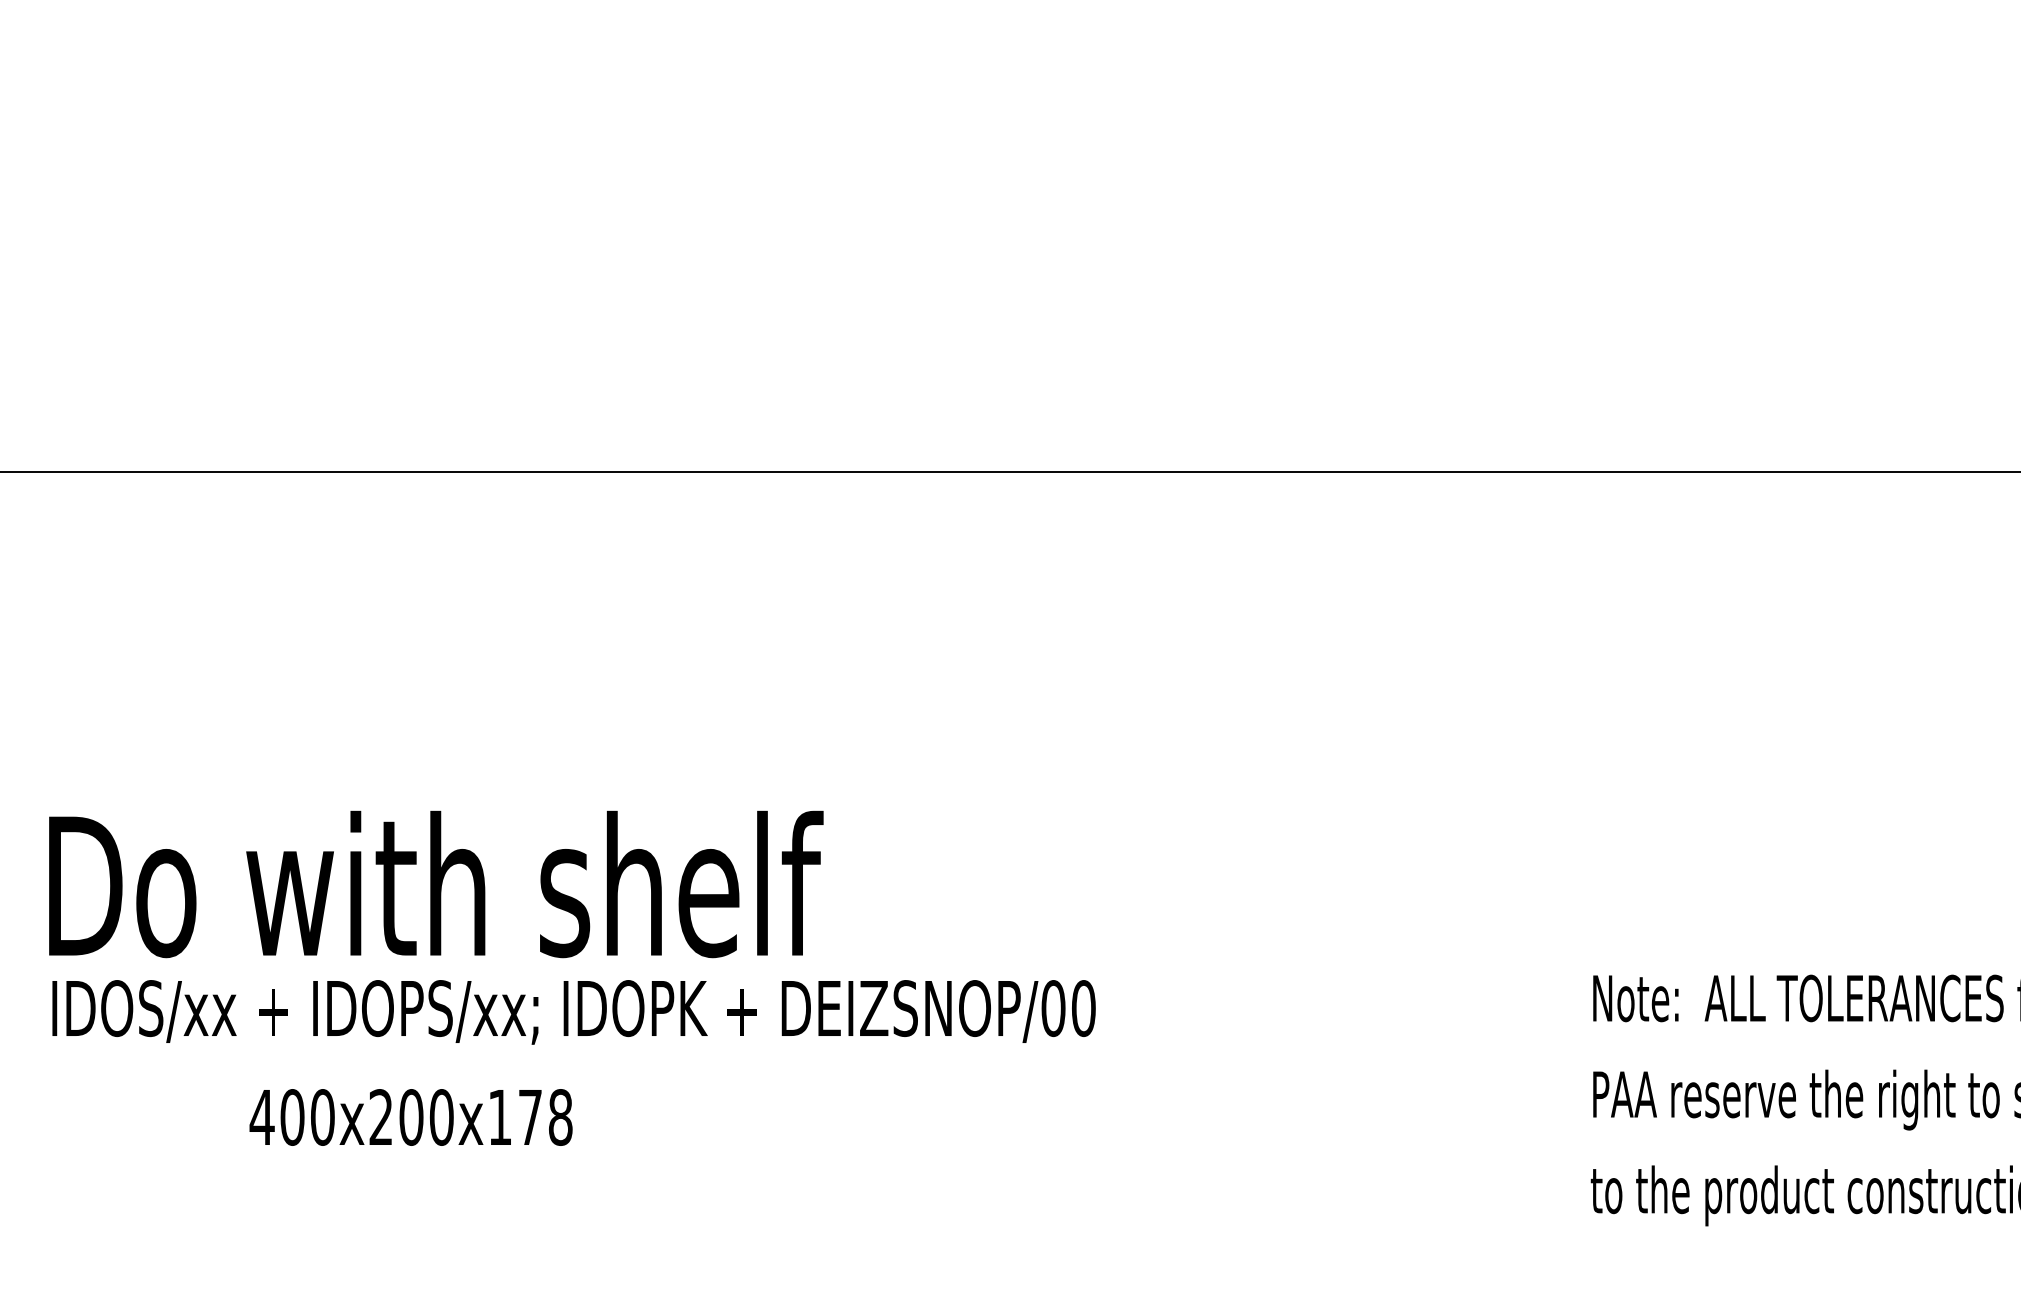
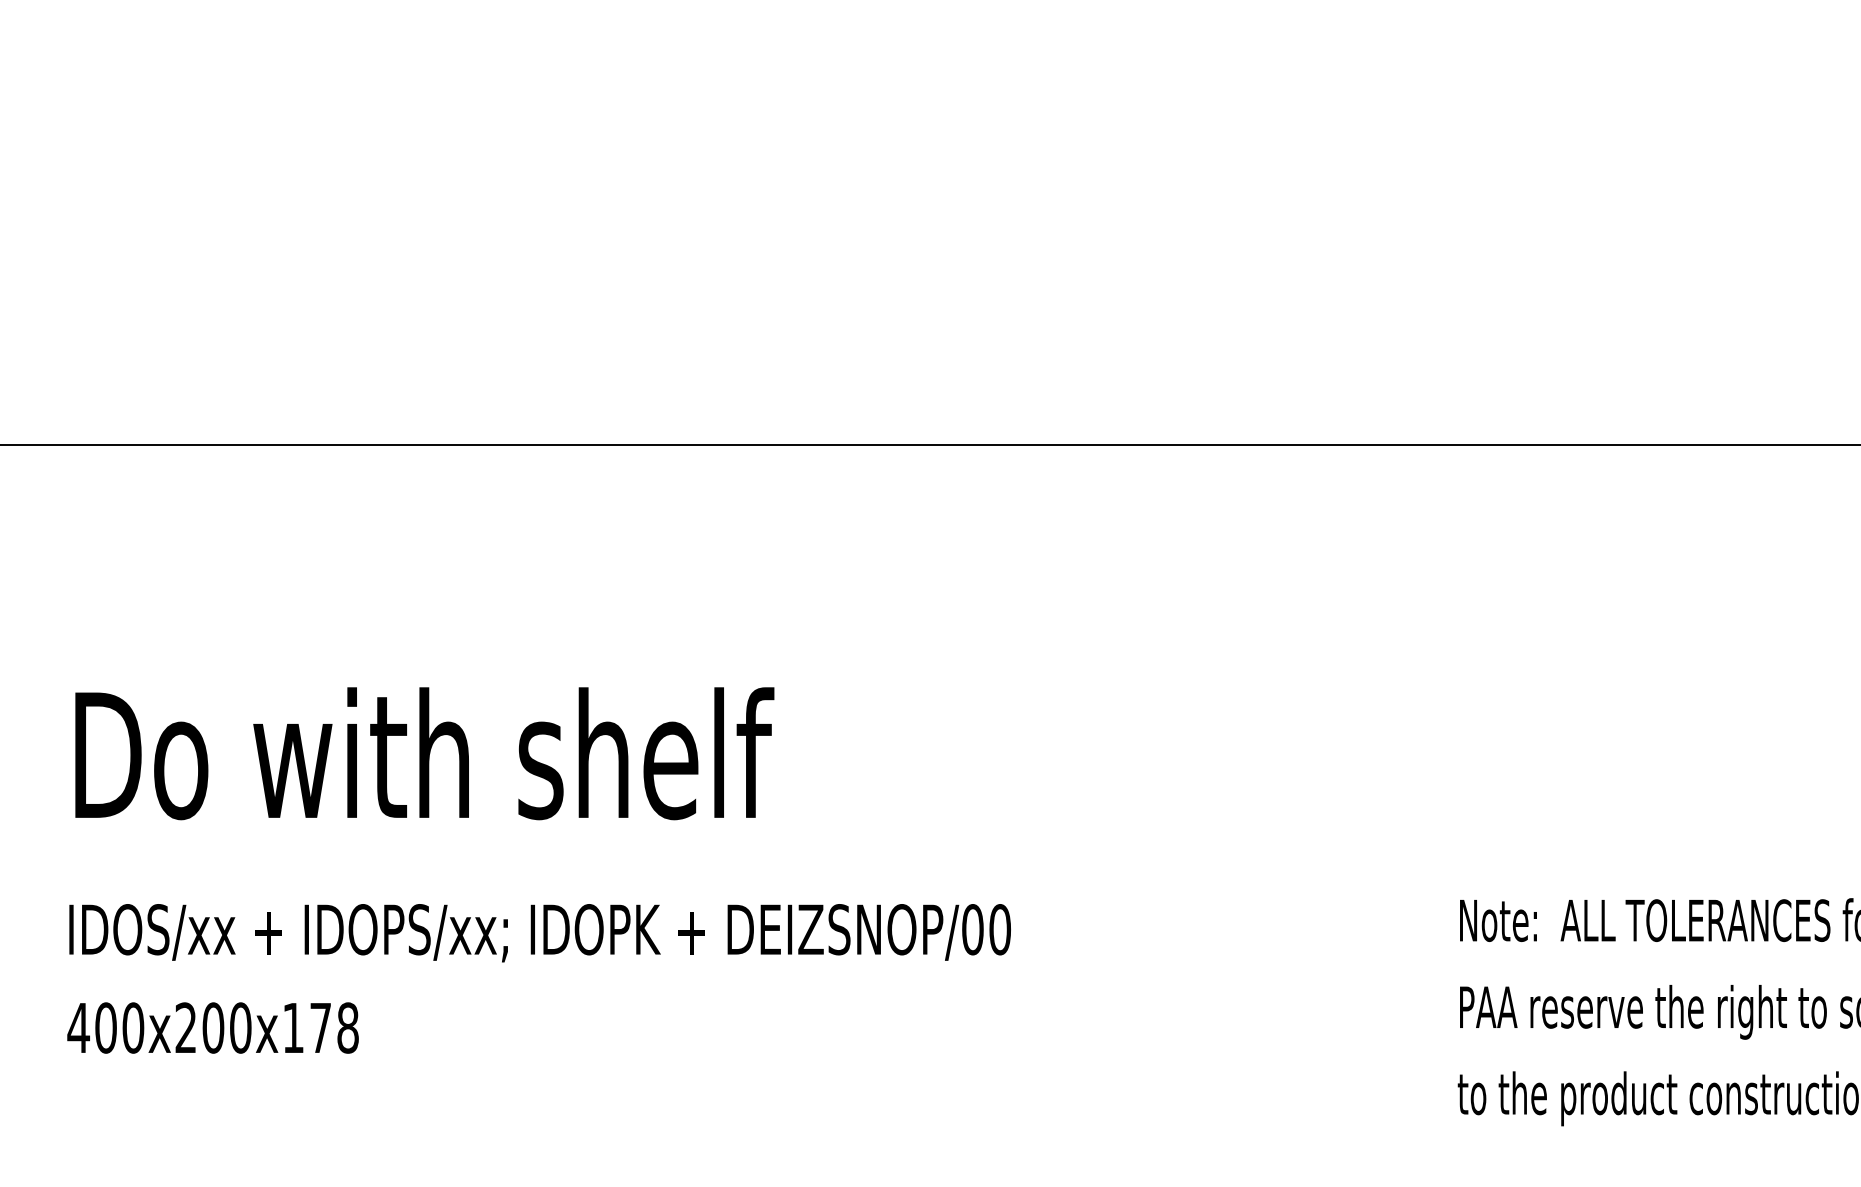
text: (435, 884) -> (424, 753), moved
text: (410, 1116) -> (212, 1027), moved

